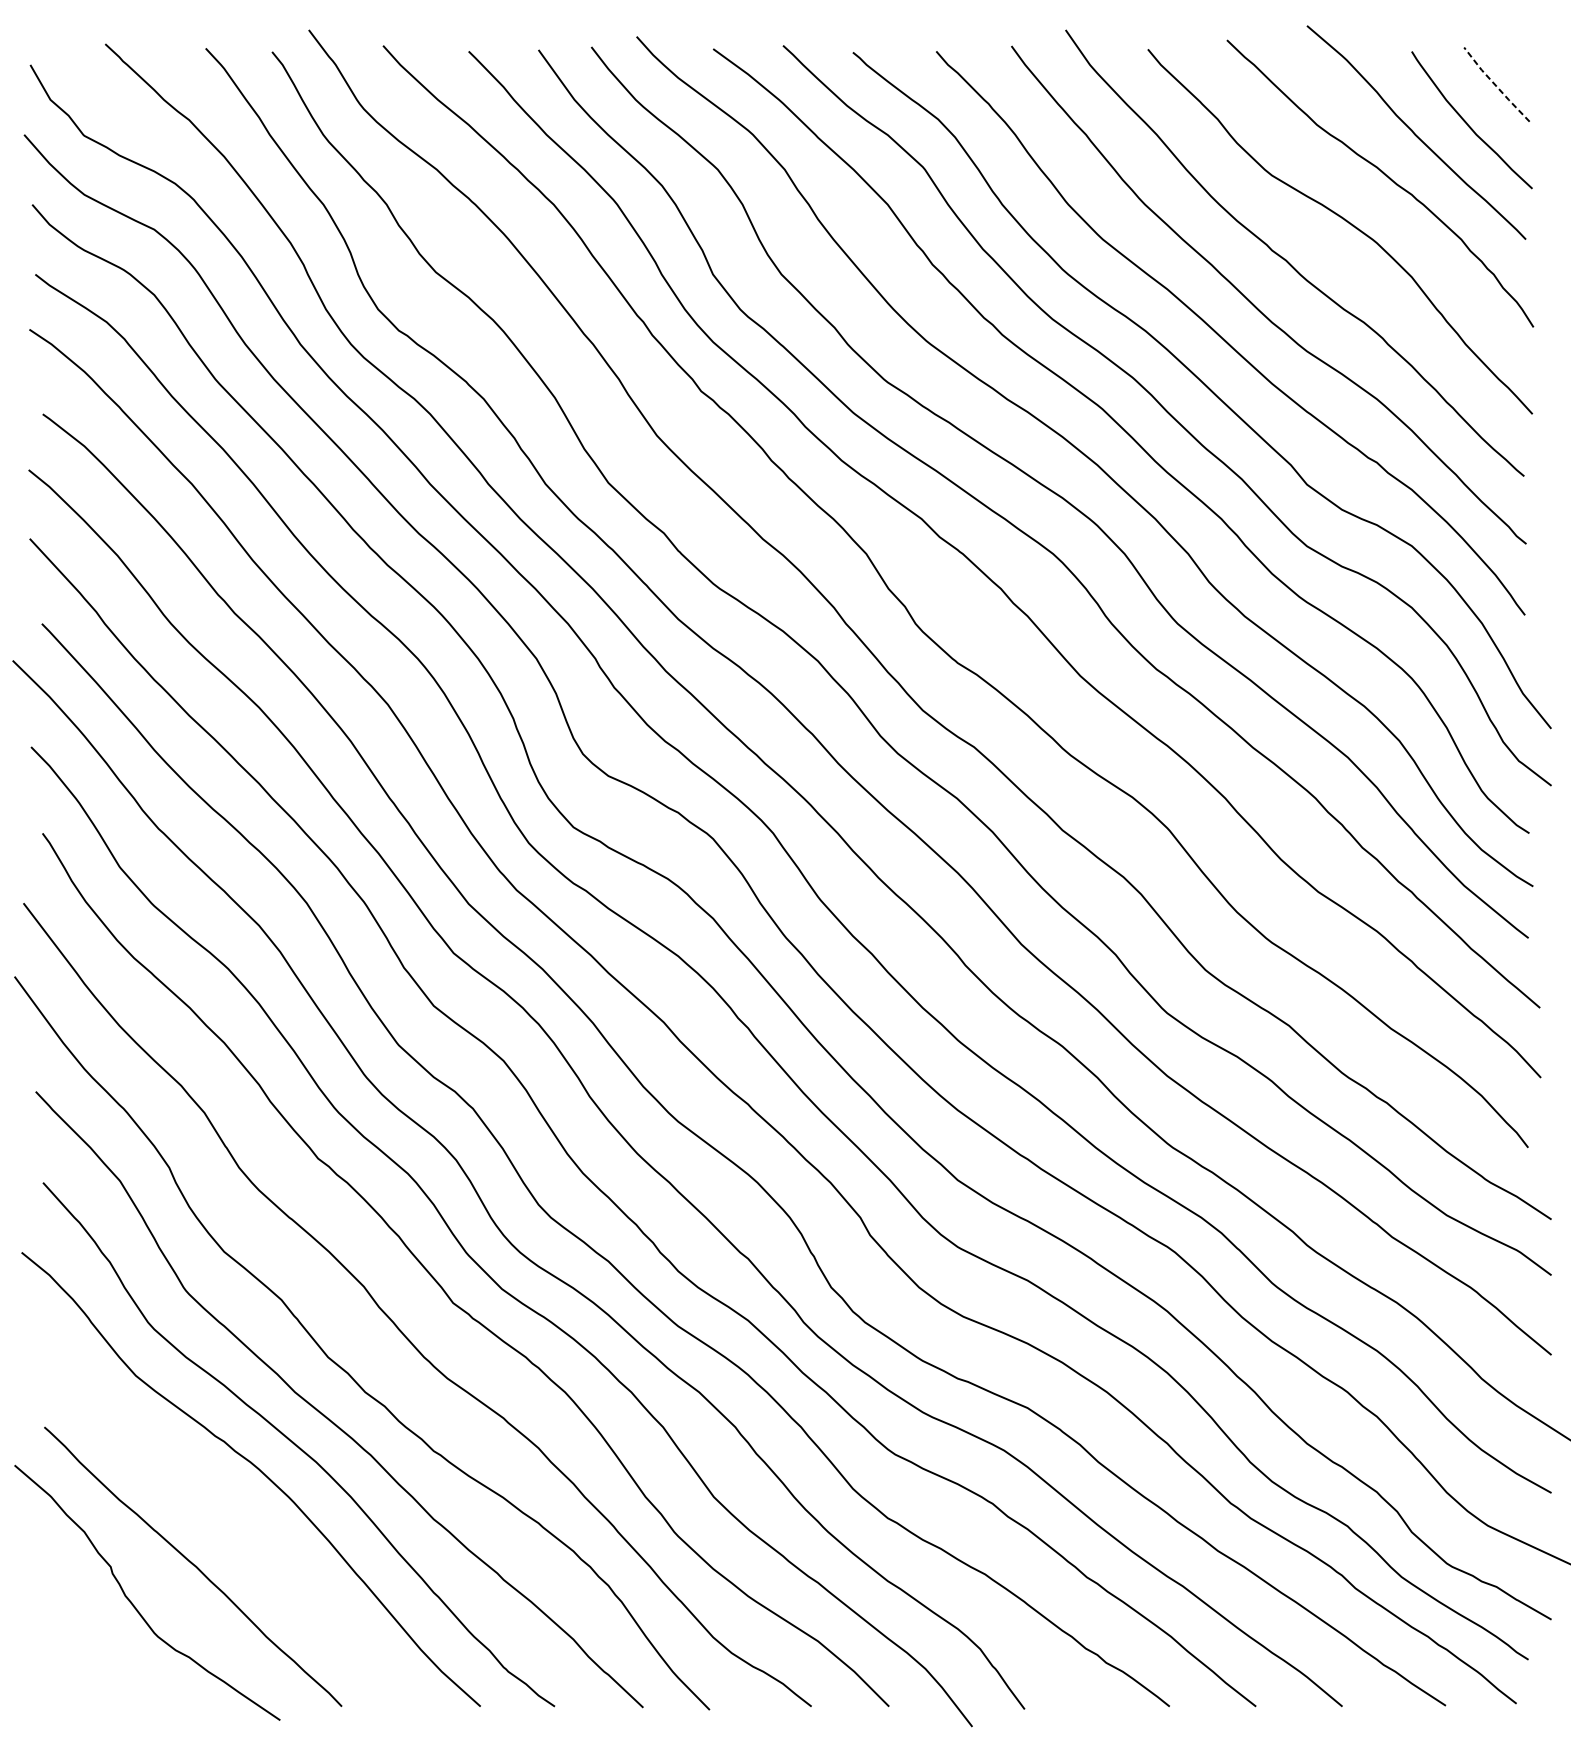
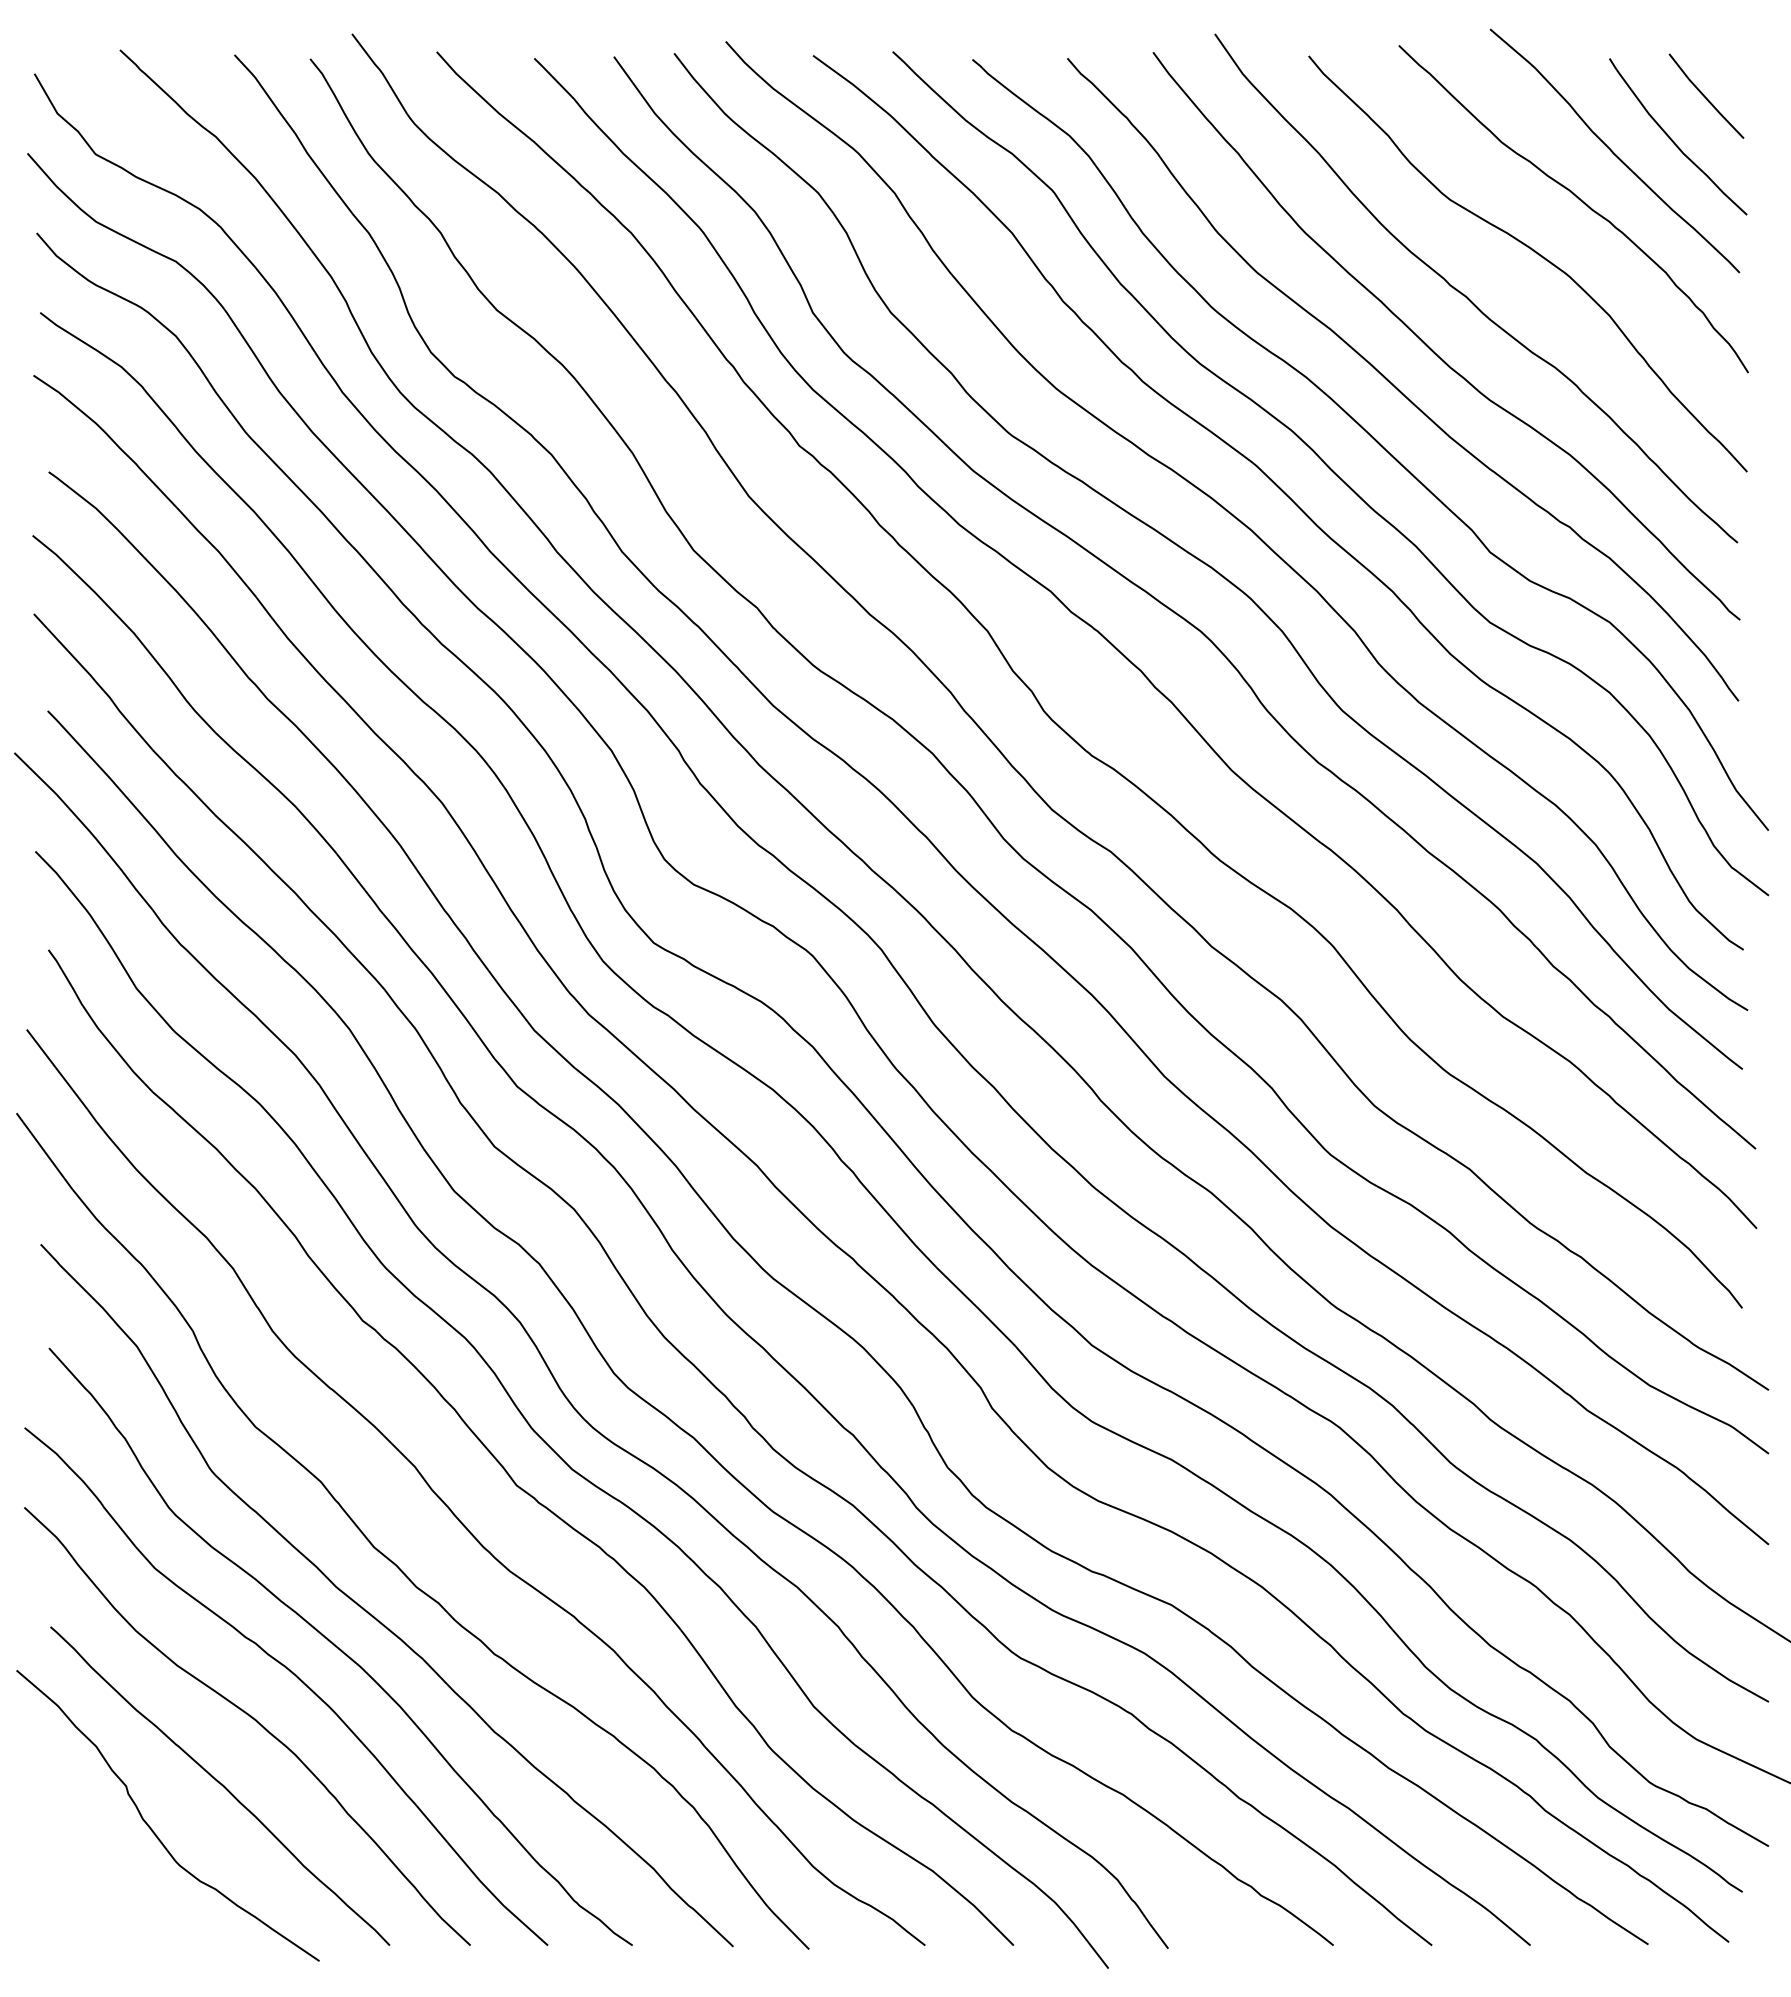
line: (1495, 85) -> (1705, 97), dashed -> solid
curve: (220, 1507) -> (251, 1718), added

